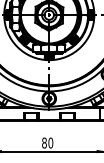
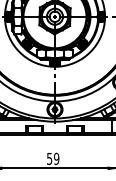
text: (47, 142) -> (53, 158), 80 -> 59

